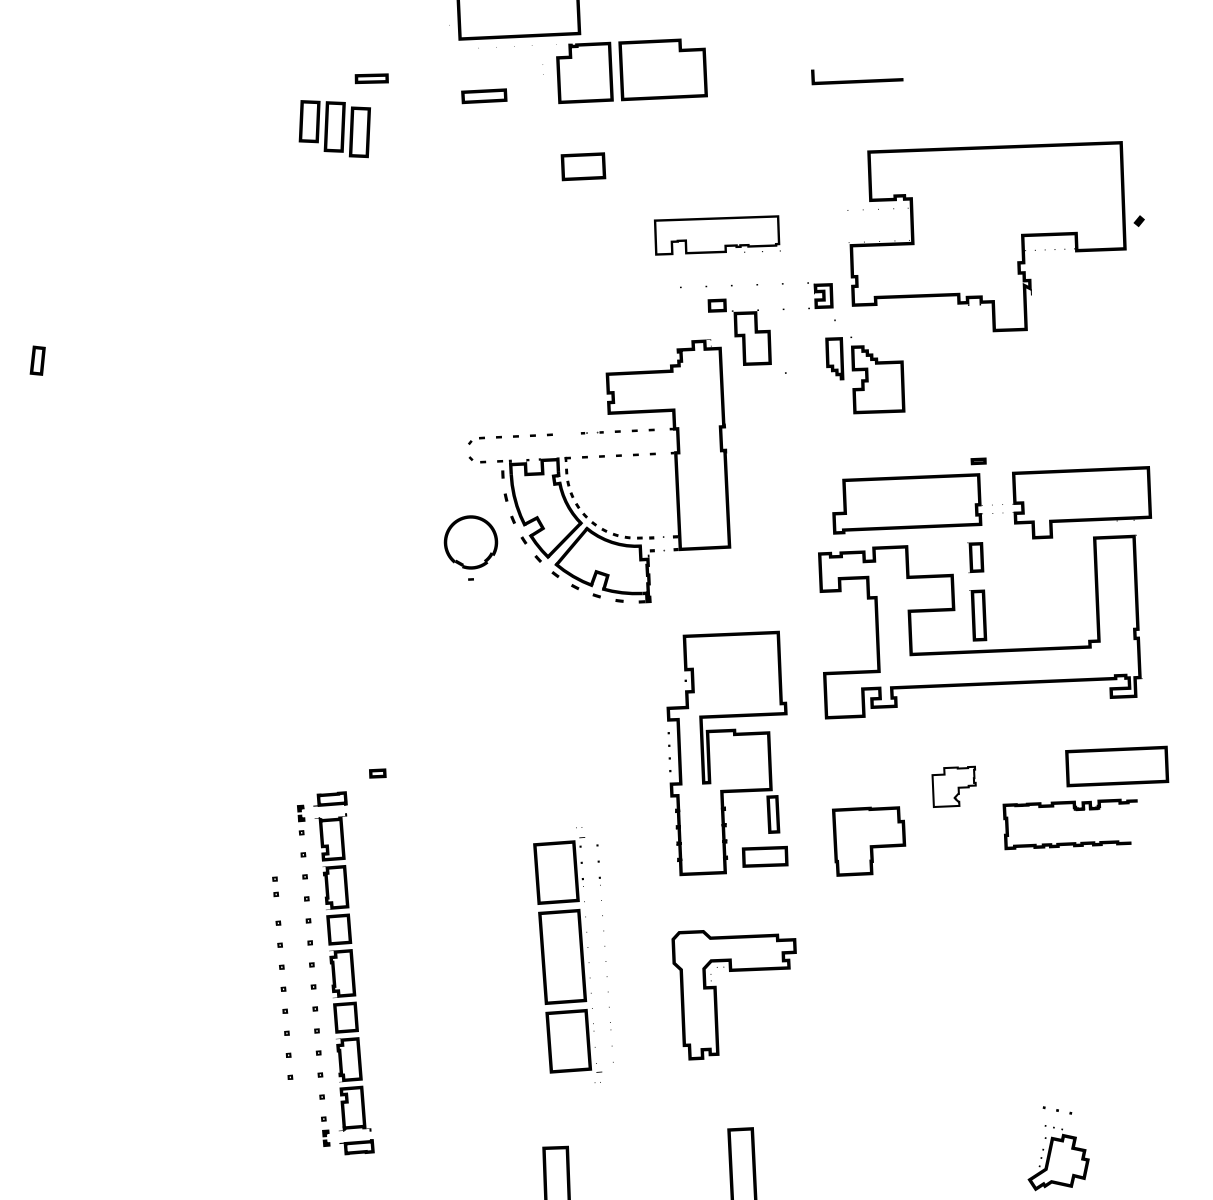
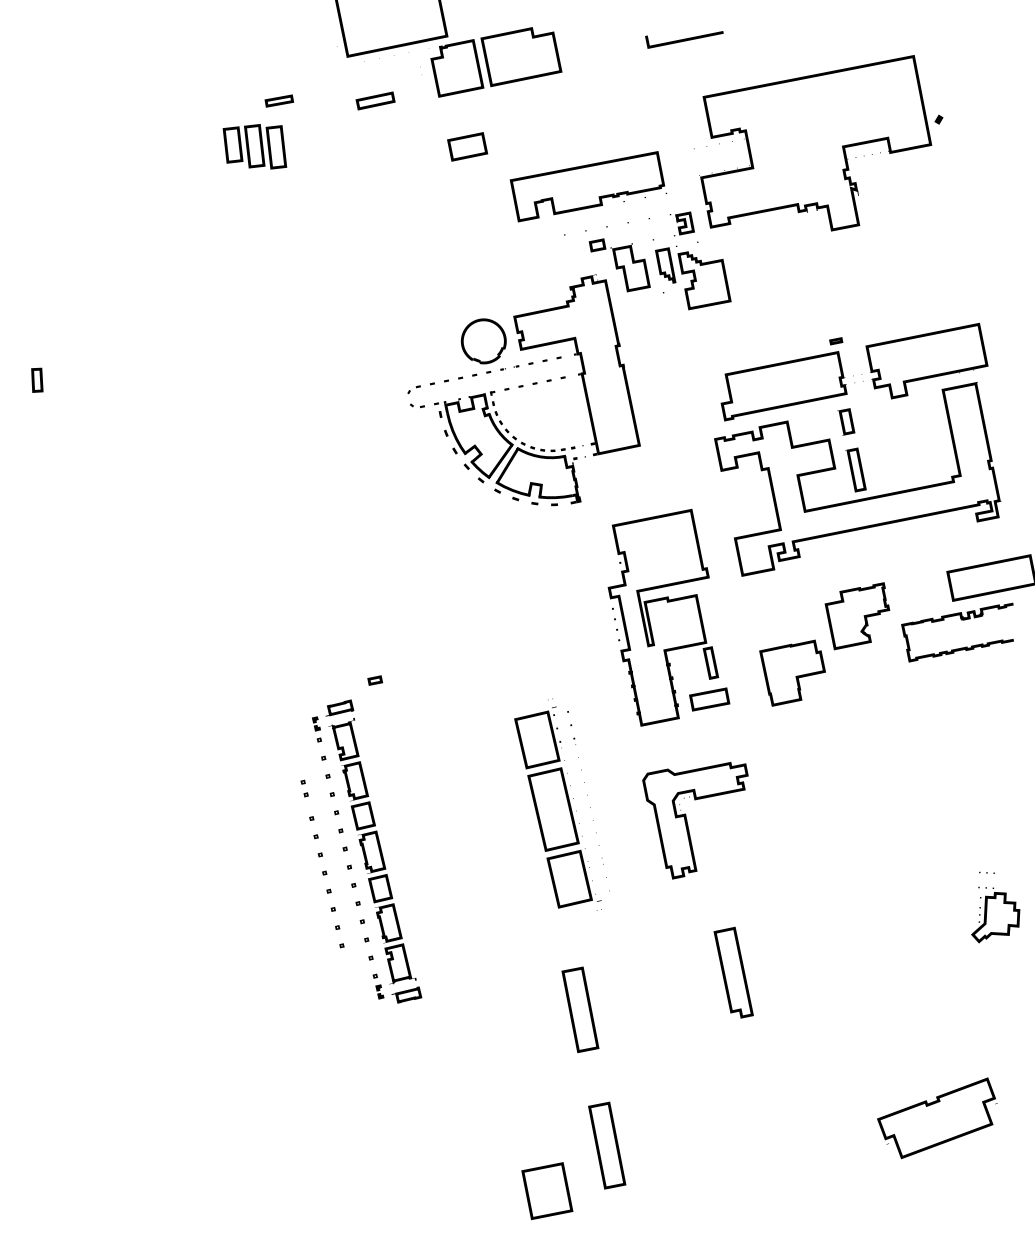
part: (717, 235) -> (588, 186), size x1.43
part: (865, 376) -> (693, 277), moved
part: (469, 547) -> (483, 345), moved
part: (953, 786) -> (857, 616), size x1.67
part: (1057, 1109) -> (986, 872), size x0.62

